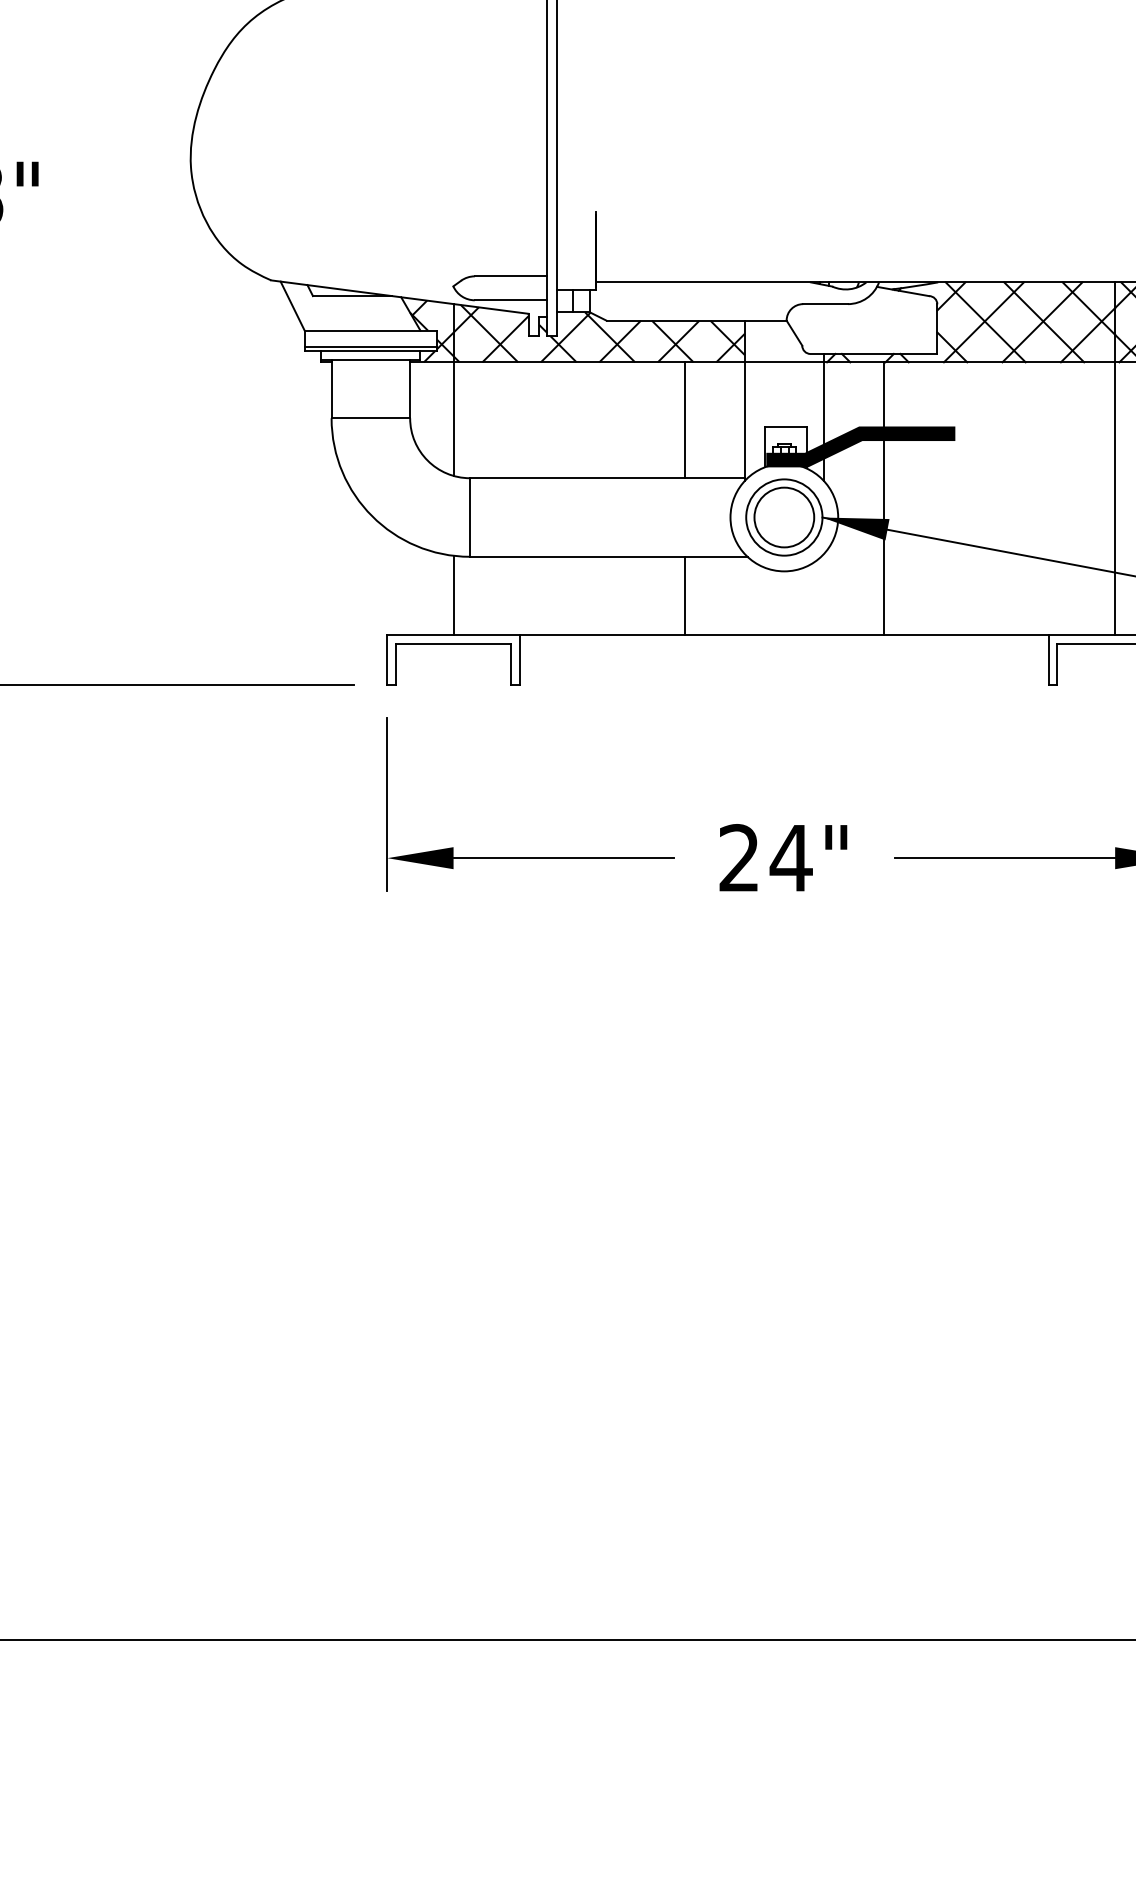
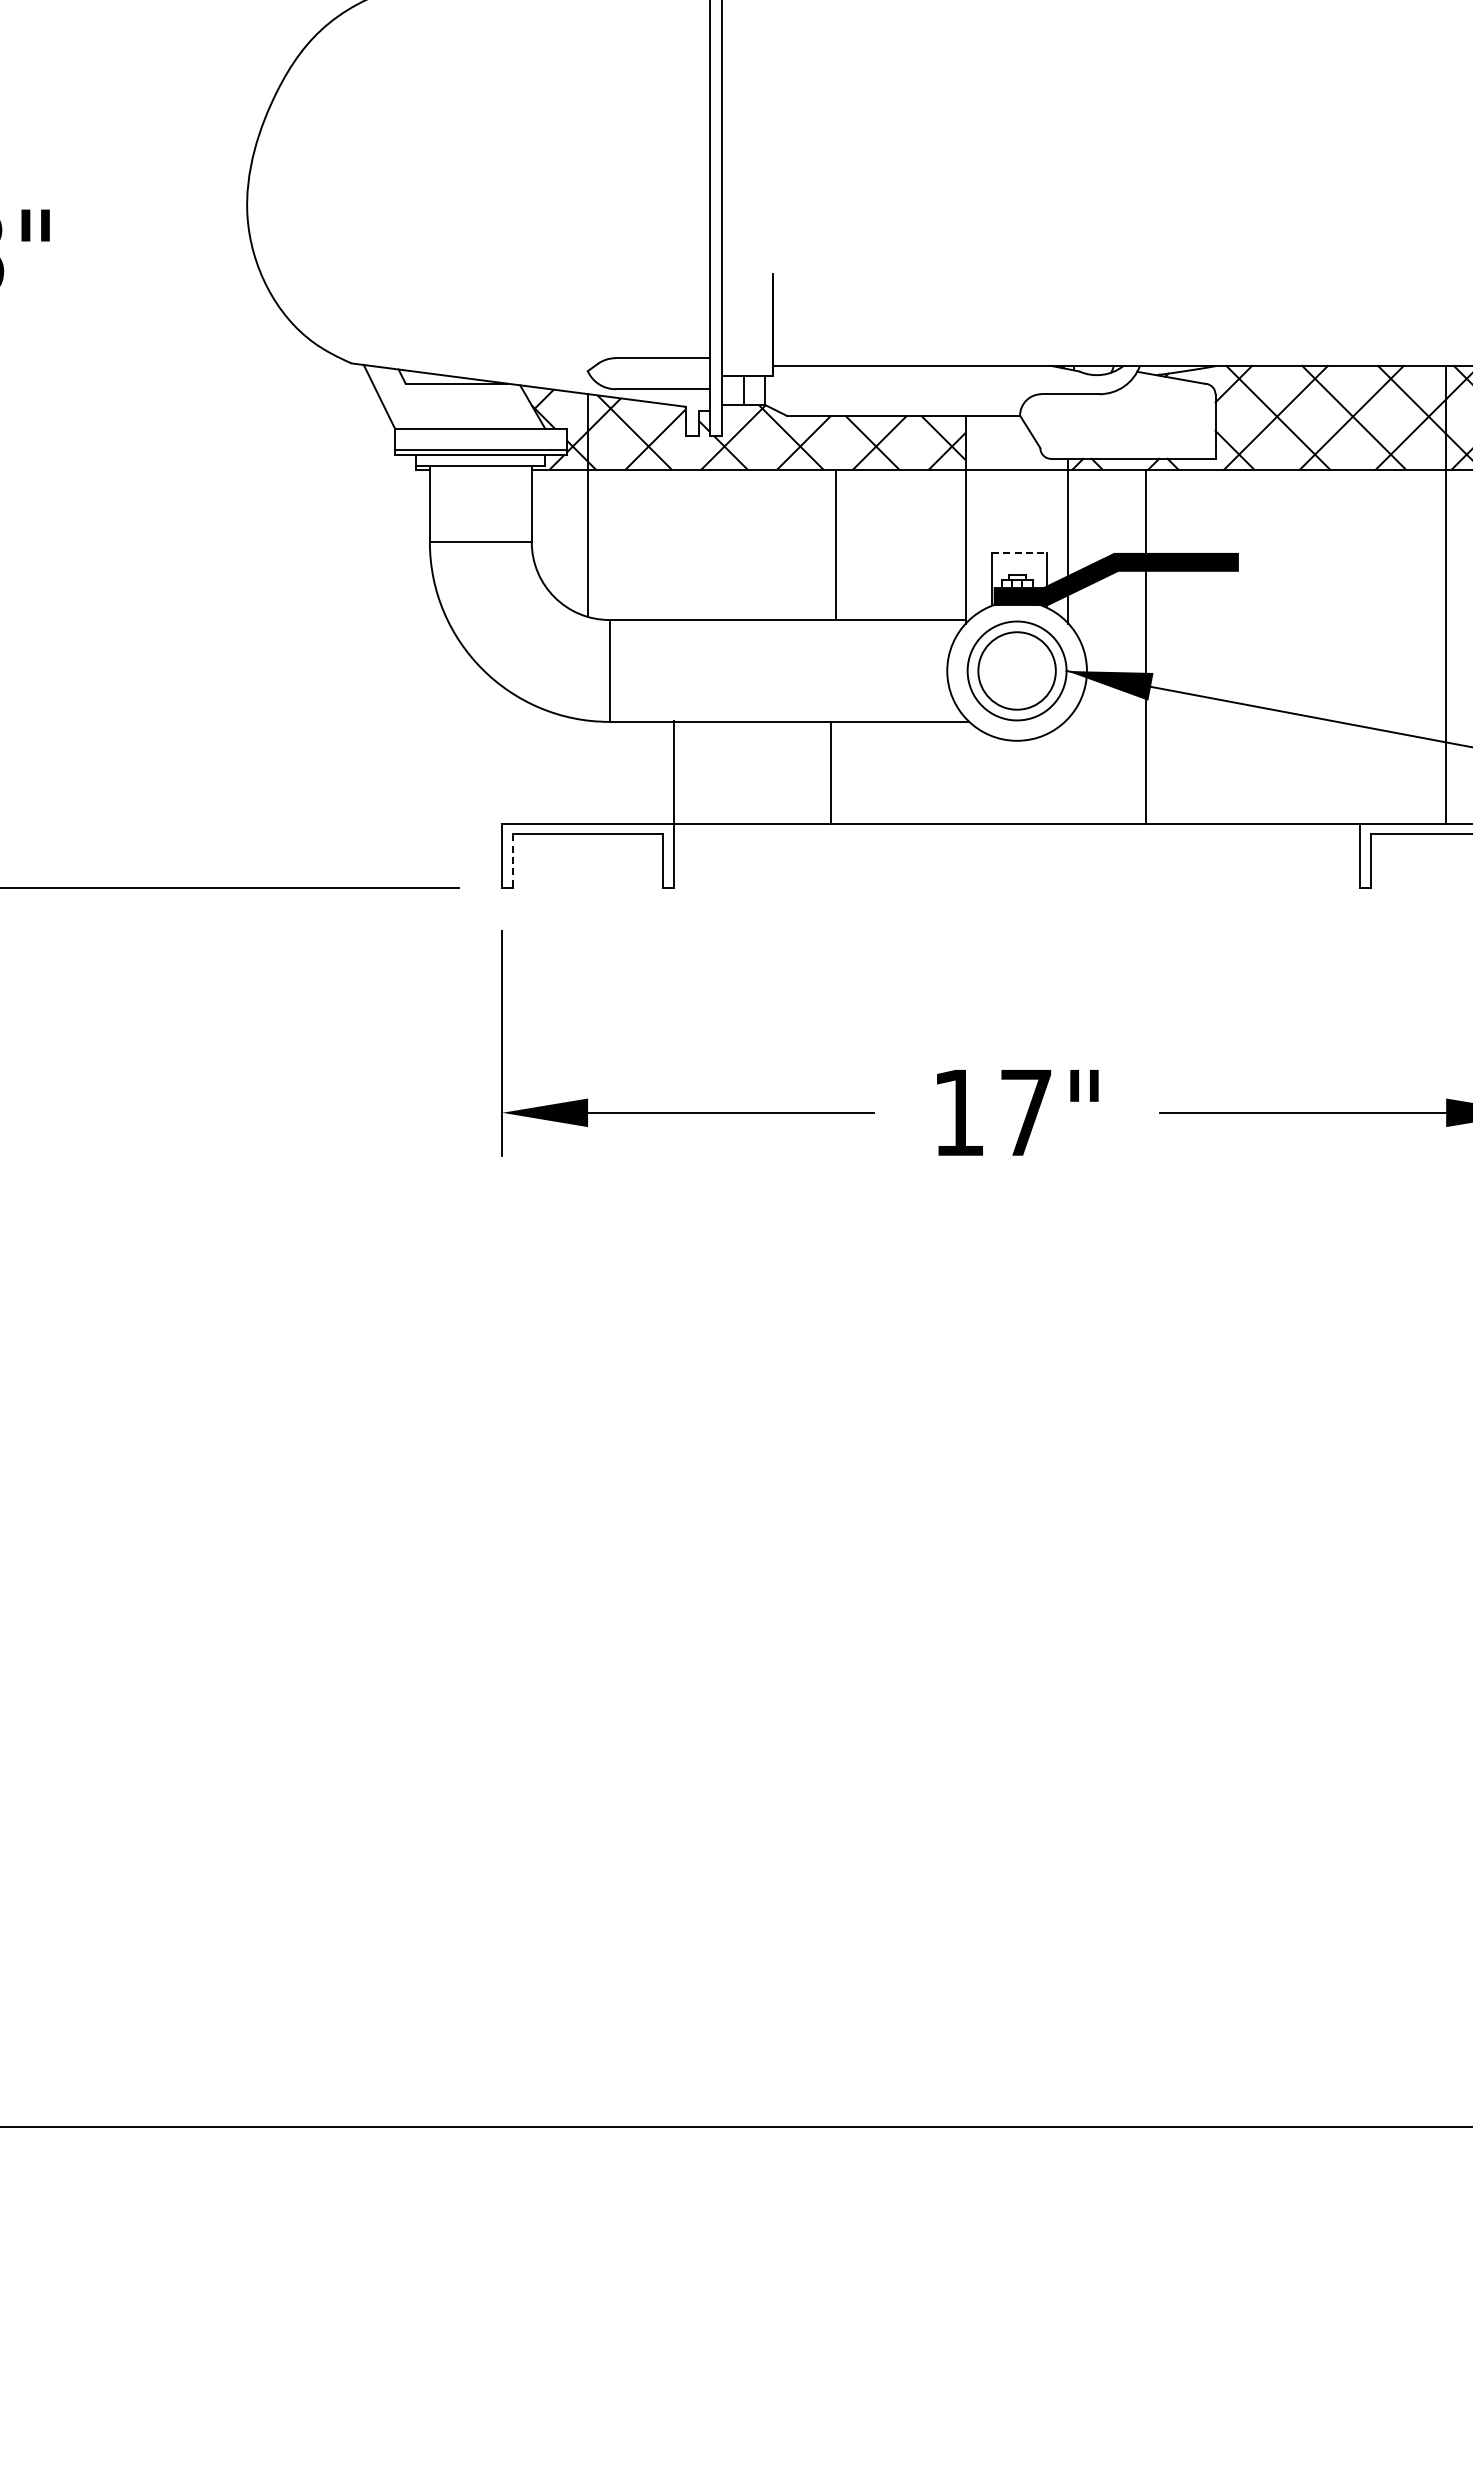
line: (685, 420) -> (836, 544), moved
line: (786, 426) -> (1019, 553), solid -> dashed
line: (453, 595) -> (674, 771), moved
line: (685, 595) -> (831, 772), moved
line: (396, 664) -> (513, 861), solid -> dashed
text: (766, 857) -> (993, 1111), 24" -> 17"

